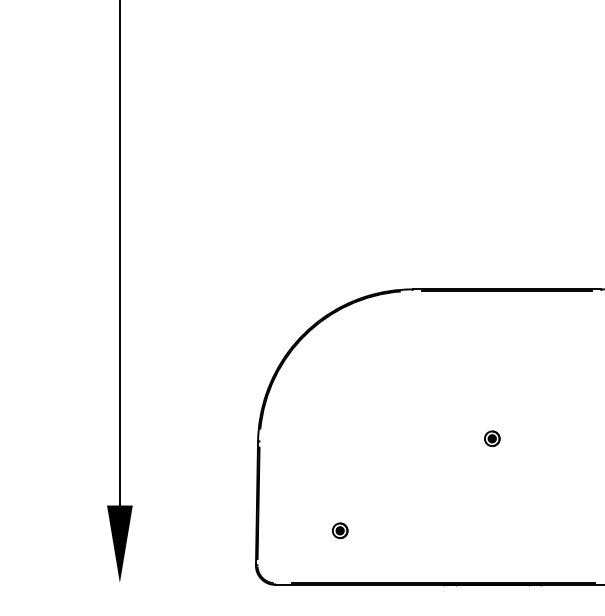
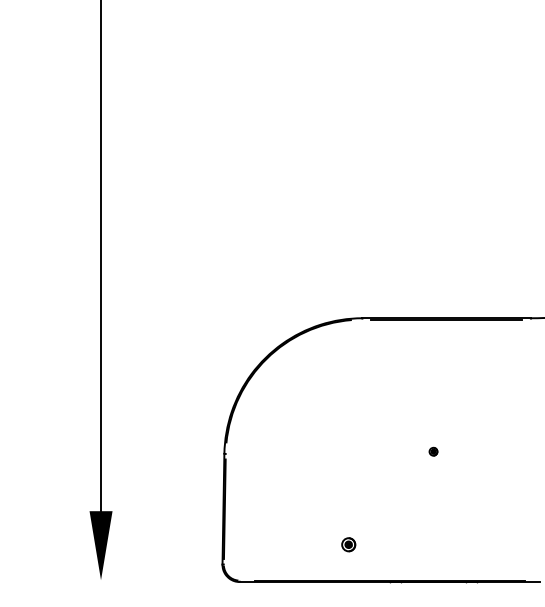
part: (492, 438) -> (433, 451), size x0.6
part: (339, 530) -> (348, 544), moved

